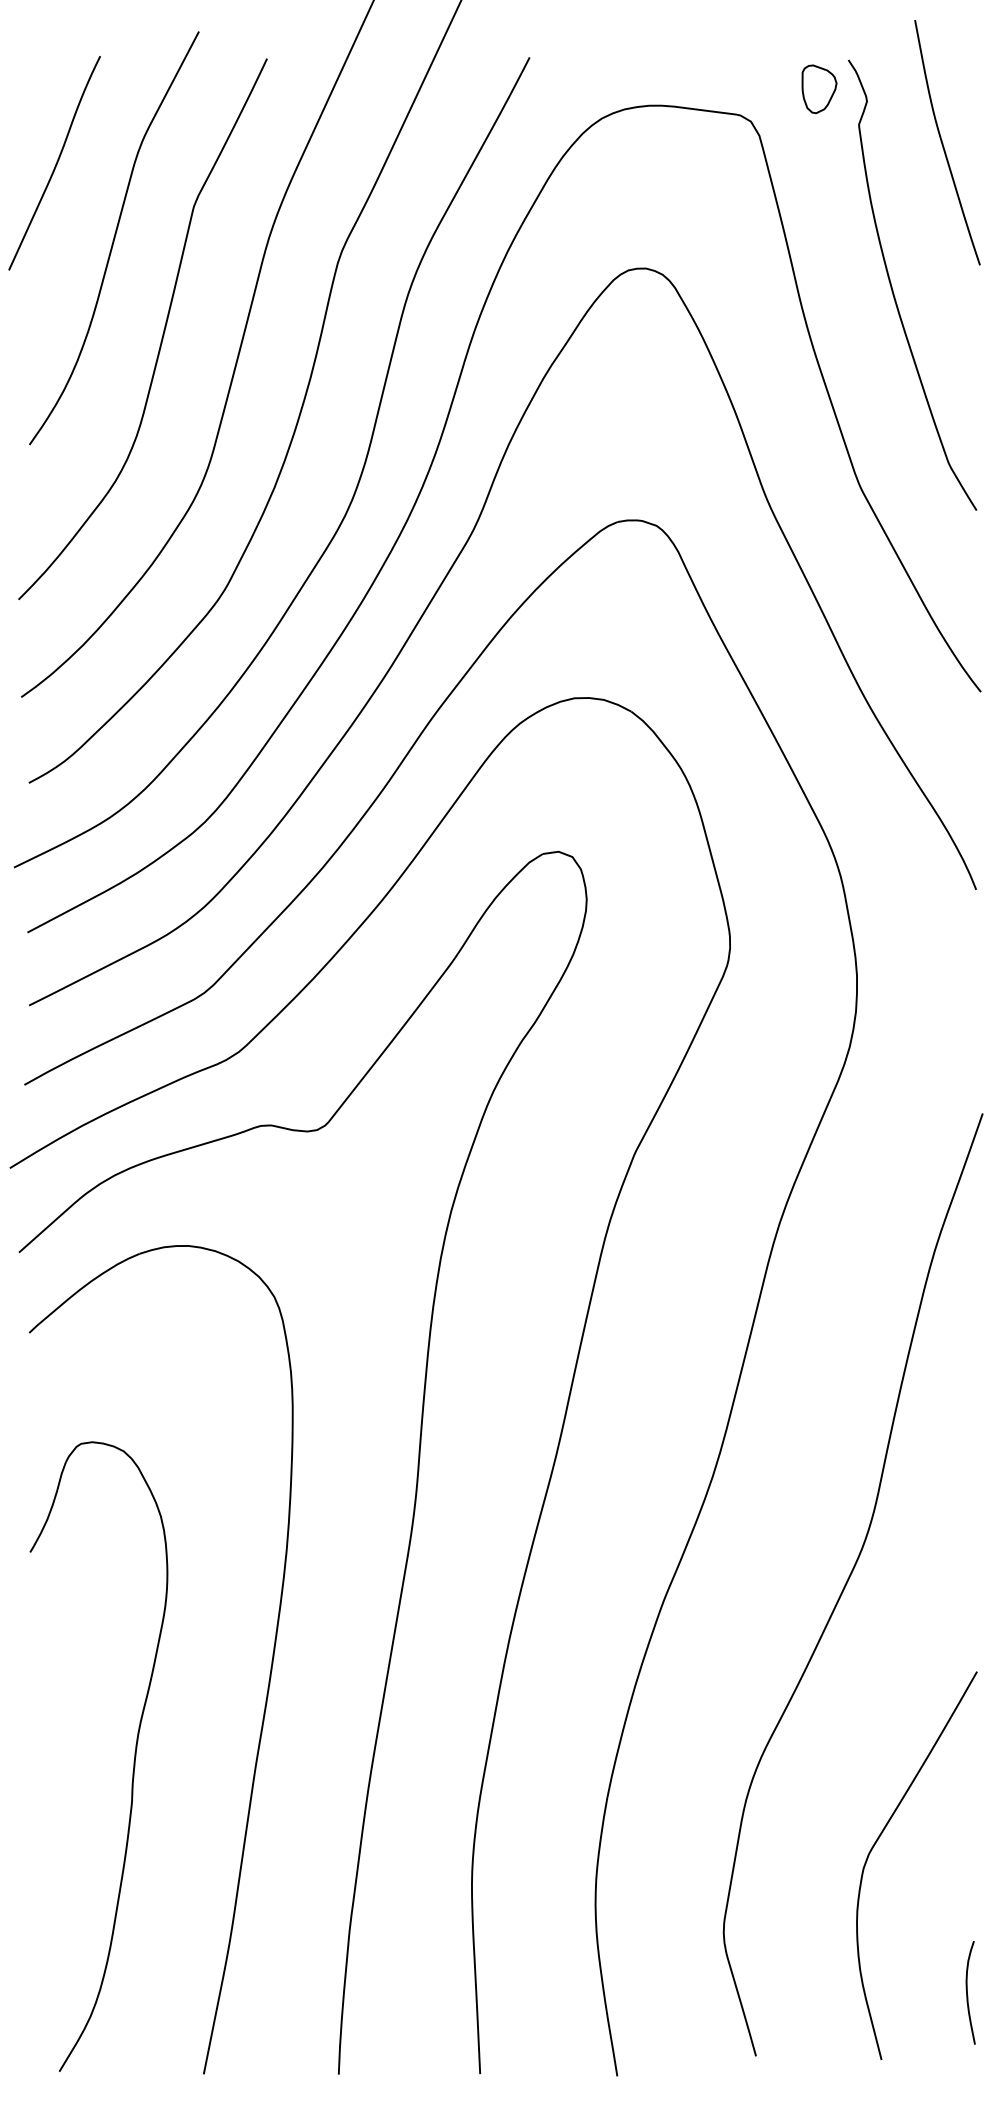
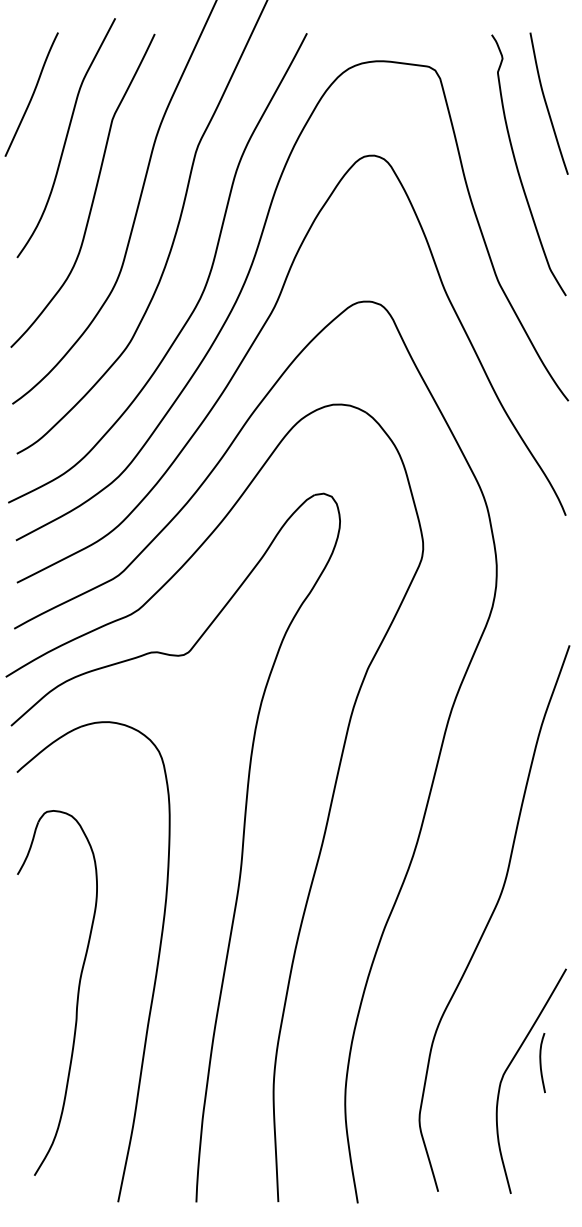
part: (818, 88) -> (474, 51), removed
curve: (944, 144) -> (547, 104), moved
part: (133, 1755) -> (77, 992), moved
curve: (968, 1993) -> (541, 1063), moved

